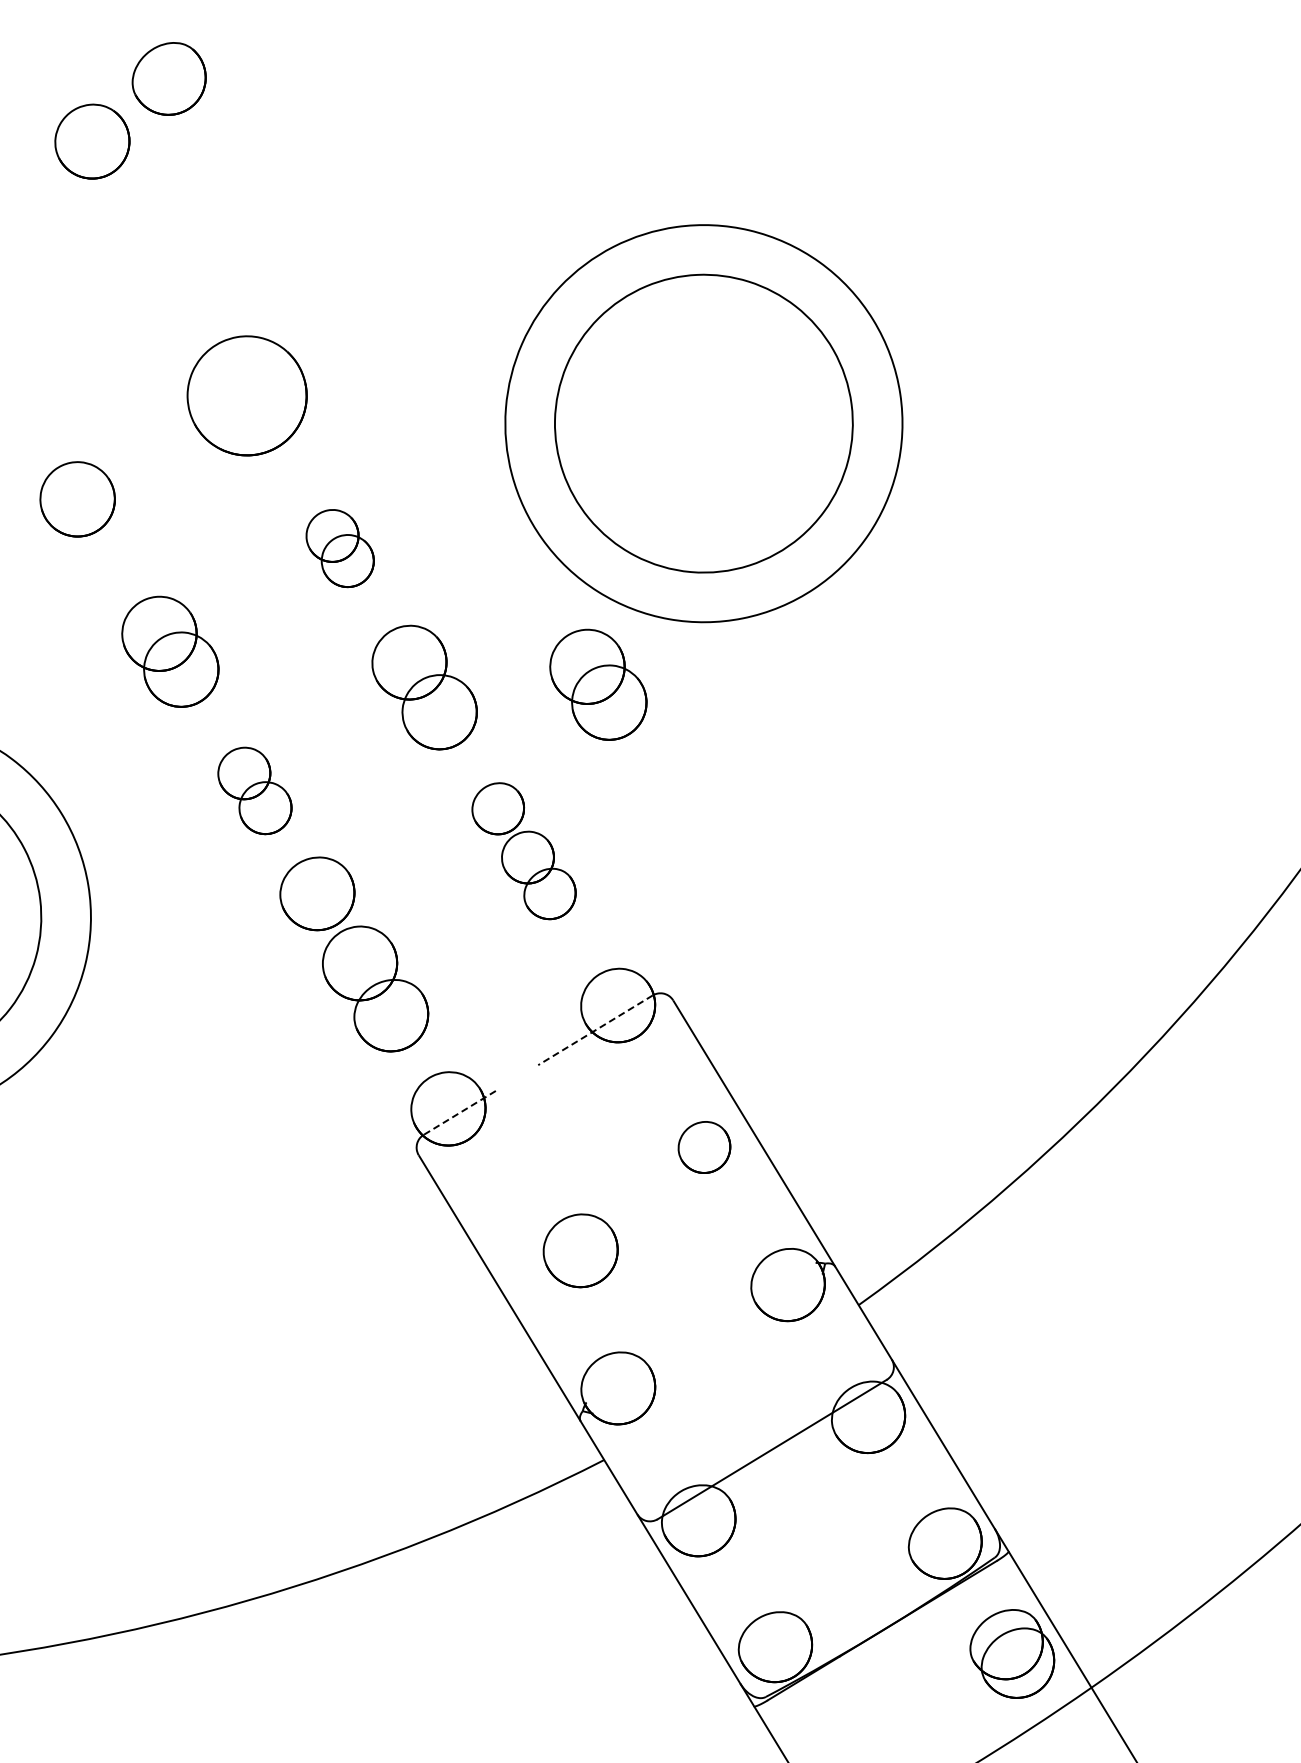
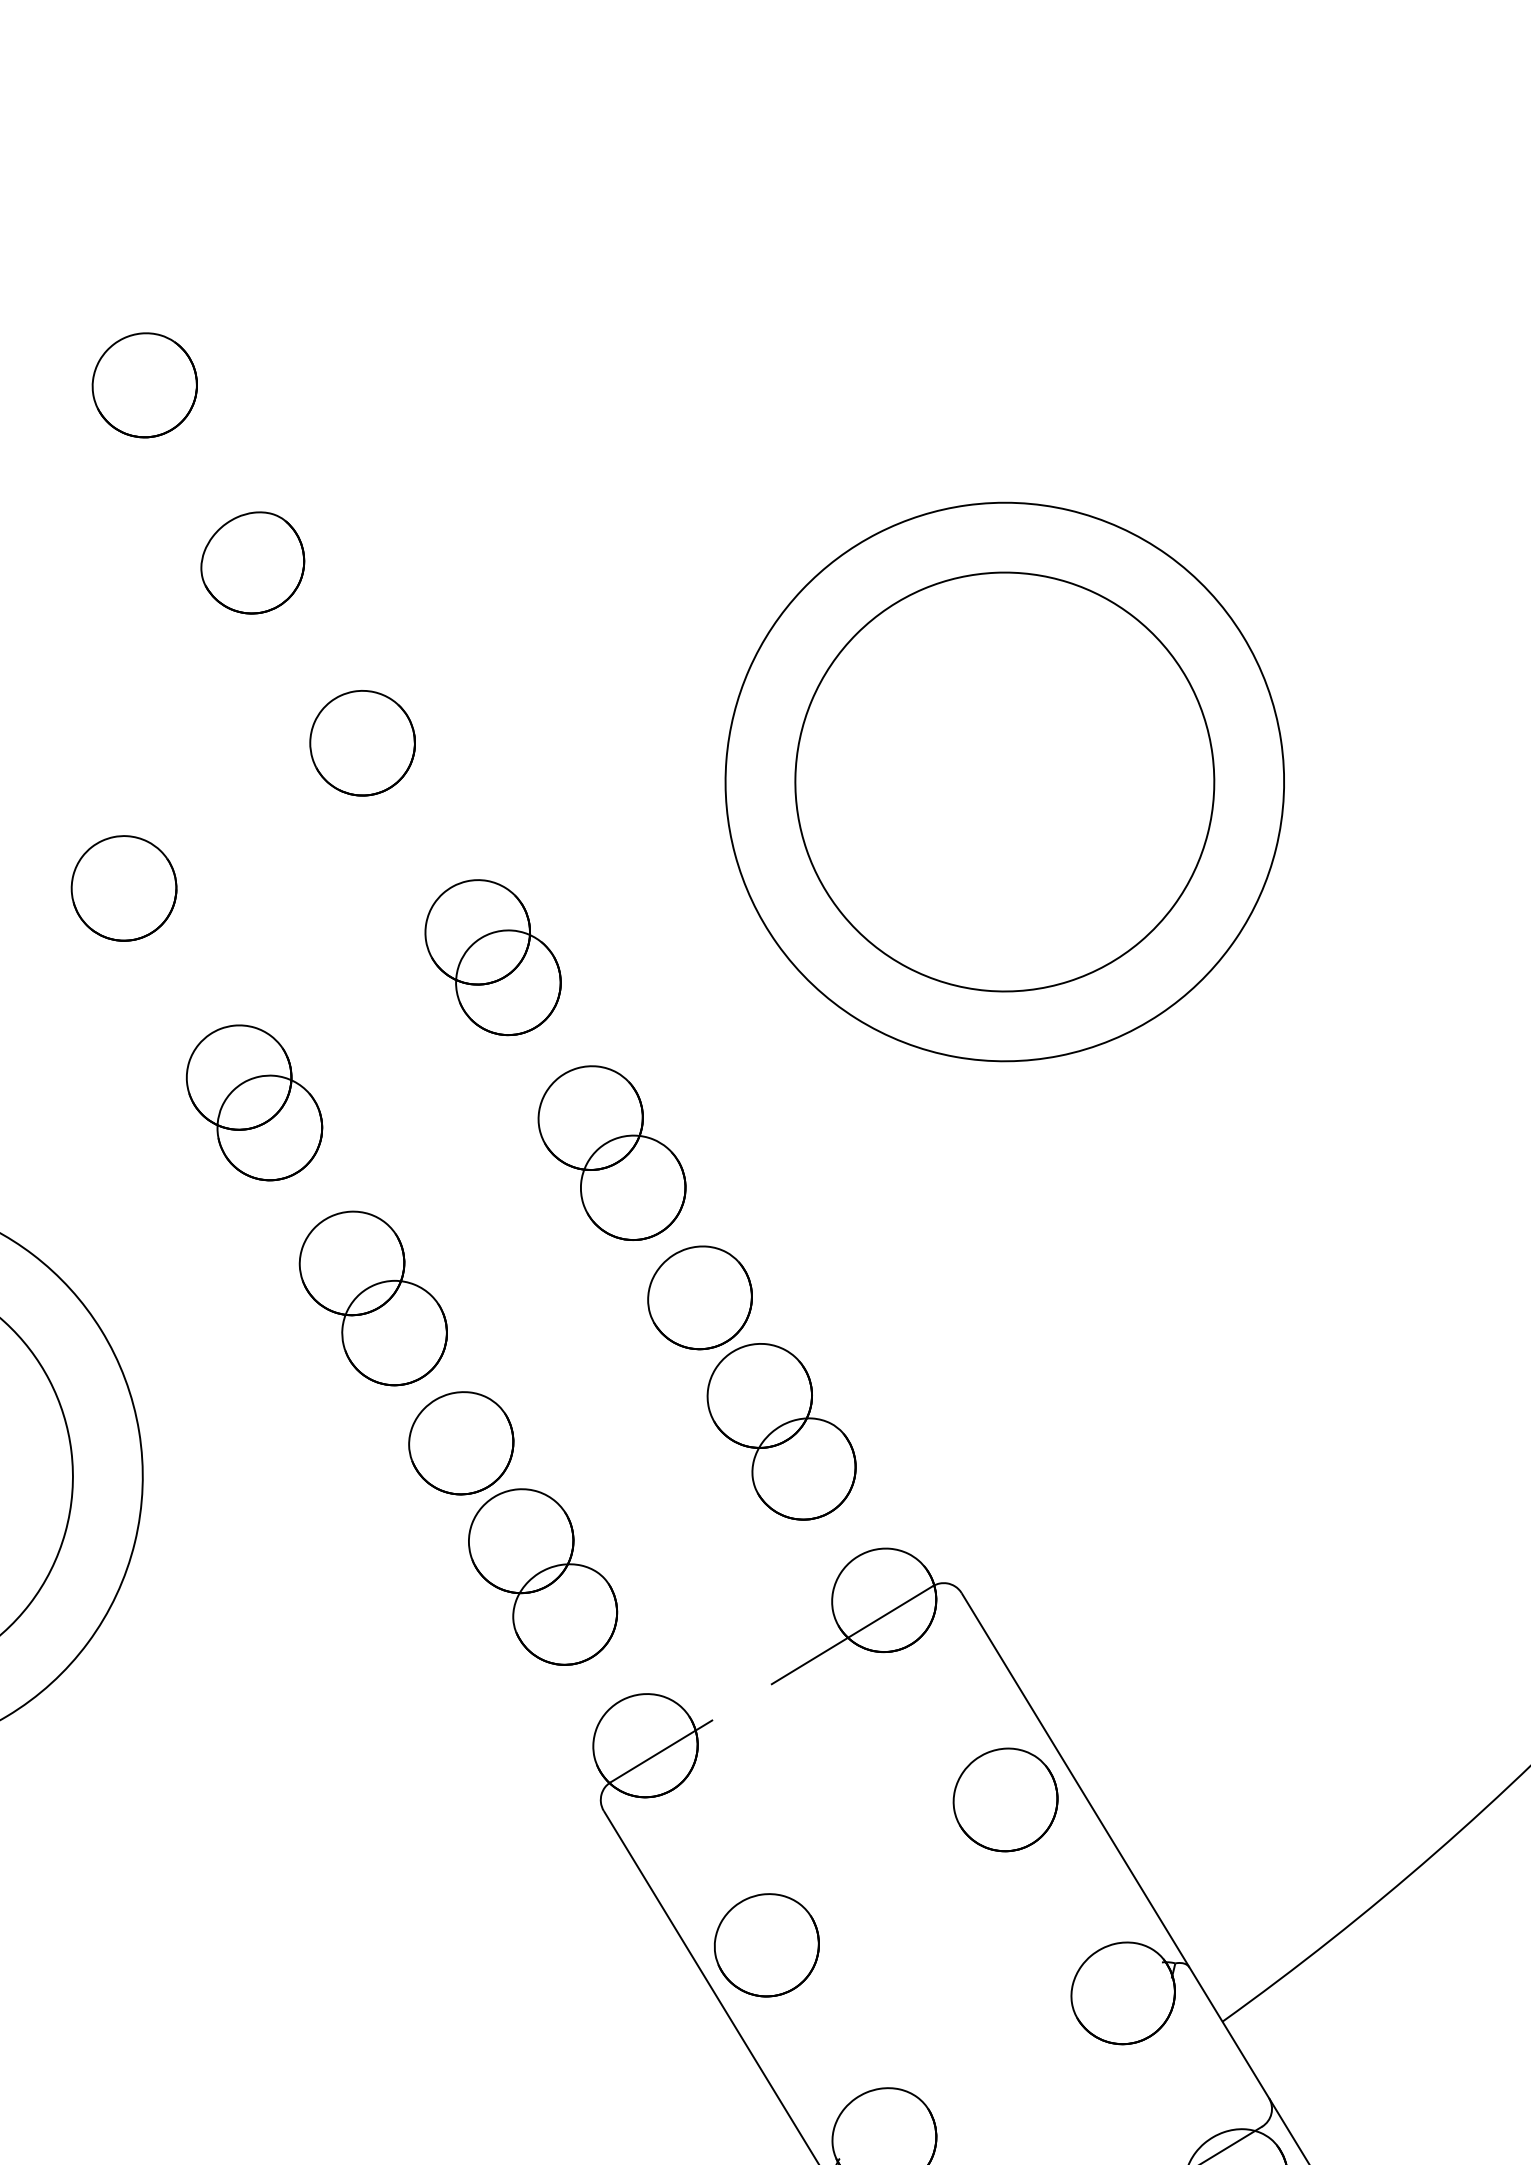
part: (168, 78) -> (251, 562), moved
part: (247, 396) -> (362, 743), size x0.62
part: (340, 548) -> (493, 957), size x1.43
part: (598, 684) -> (856, 1148), removed
part: (254, 790) -> (372, 1297), size x1.43
part: (523, 851) -> (751, 1383), size x1.43
line: (595, 1030) -> (852, 1635), dashed -> solid
line: (459, 1113) -> (661, 1752), dashed -> solid
part: (704, 1147) -> (1005, 1799), size x1.43
part: (580, 1250) -> (766, 1944), moved

